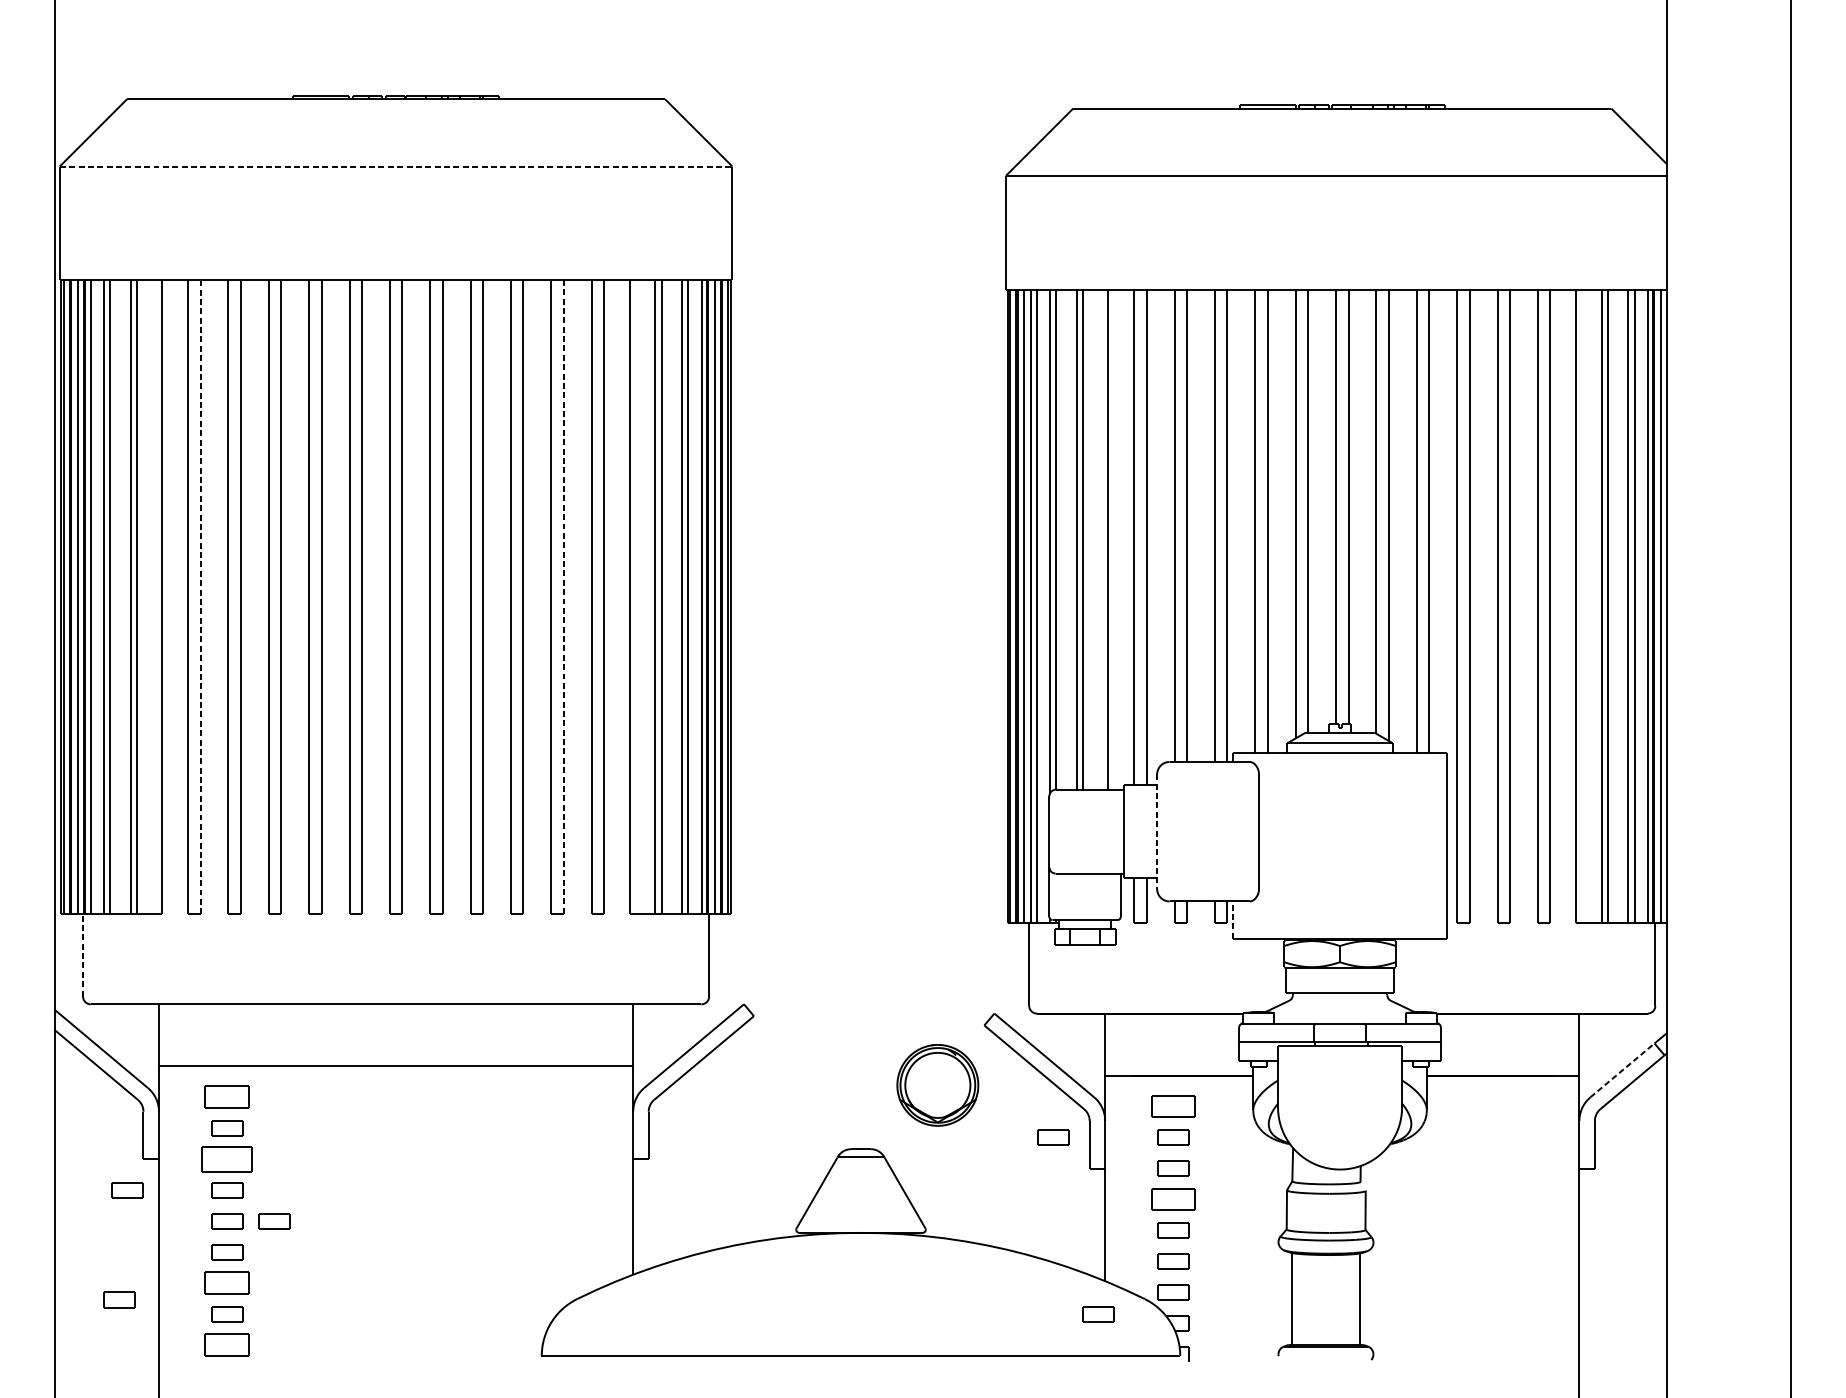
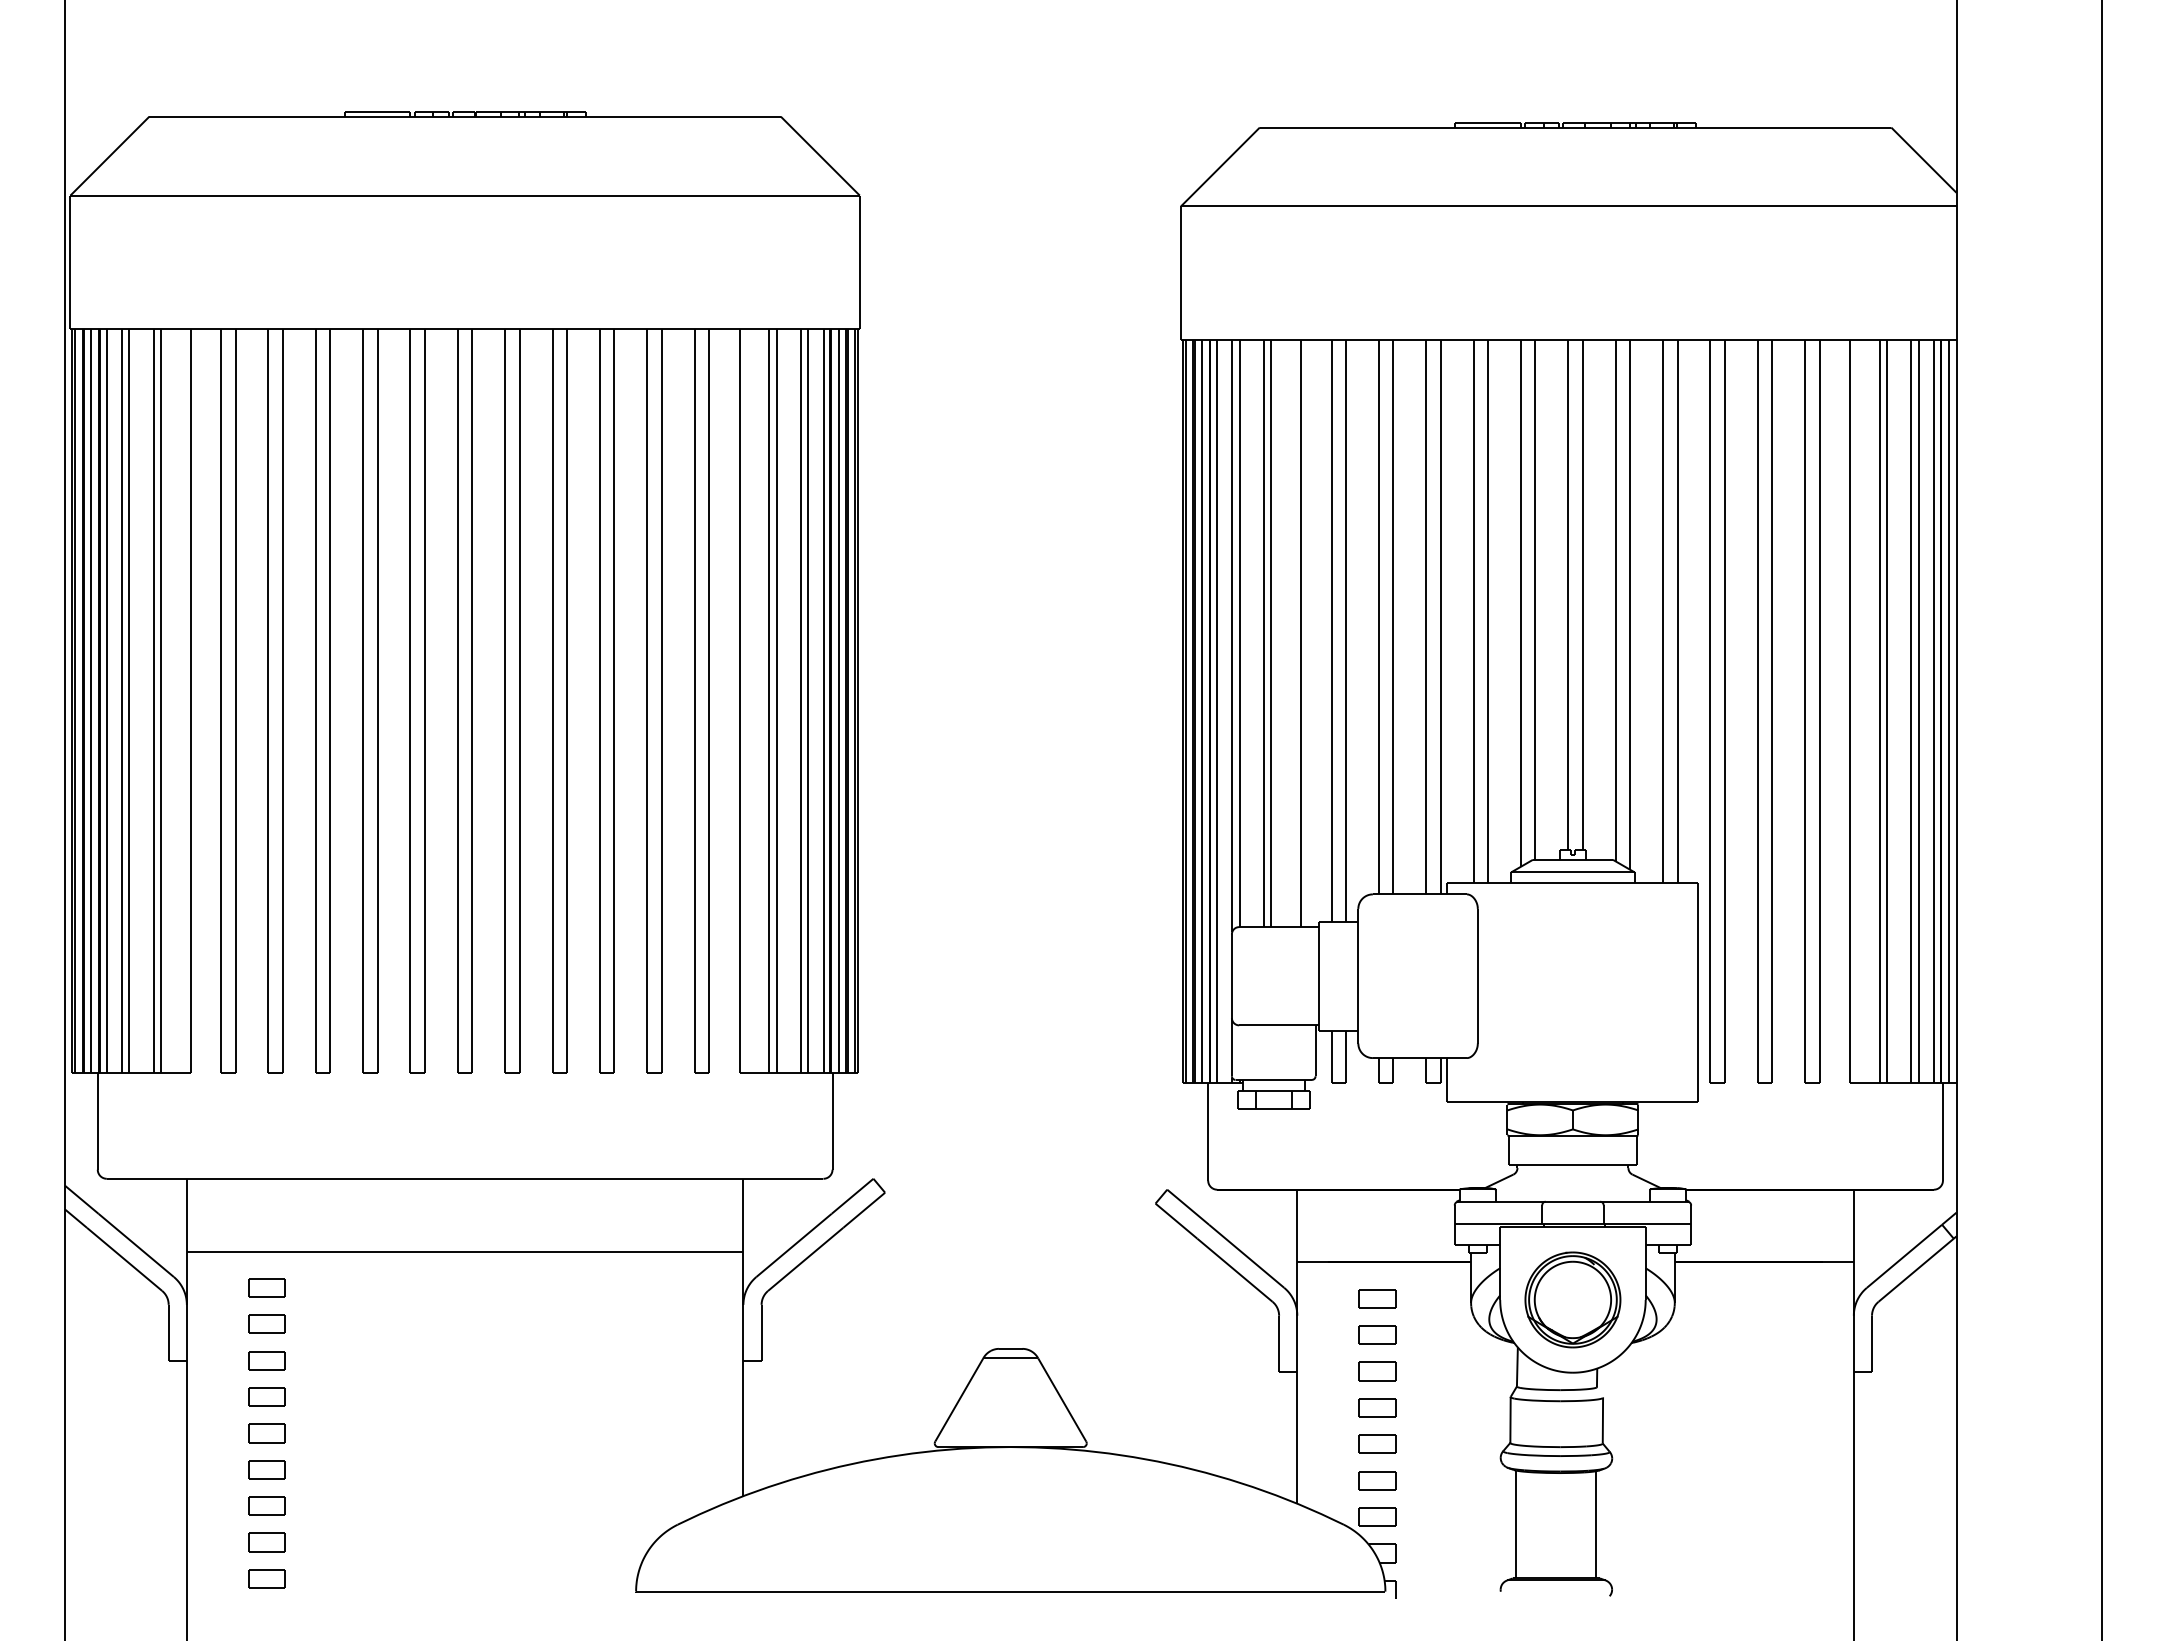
line: (396, 166) -> (465, 195), dashed -> solid
line: (200, 596) -> (235, 700), dashed -> solid
line: (563, 596) -> (661, 700), dashed -> solid
line: (1157, 831) -> (1358, 976), dashed -> solid
line: (1233, 919) -> (1447, 1079), dashed -> solid
line: (82, 955) -> (97, 1121), dashed -> solid
line: (1622, 1070) -> (1904, 1256), dashed -> solid
part: (937, 1085) -> (1572, 1299), moved
part: (226, 1096) -> (266, 1287), size x0.71
part: (1173, 1106) -> (1377, 1298), size x0.71
part: (1053, 1136) -> (1236, 1334), removed
part: (226, 1159) -> (266, 1360), size x0.62
part: (127, 1189) -> (149, 1396), removed
part: (1173, 1199) -> (1377, 1407), size x0.71
part: (274, 1221) -> (322, 1433), removed
part: (226, 1282) -> (266, 1505), size x0.71
part: (119, 1299) -> (140, 1525), removed
part: (1098, 1314) -> (1289, 1542), removed
part: (226, 1344) -> (266, 1578), size x0.71

